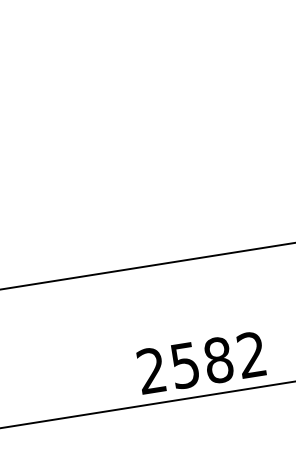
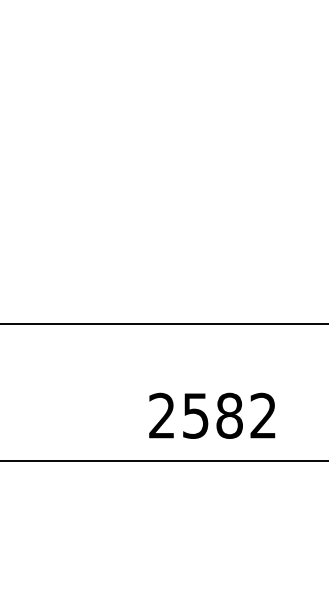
text: (201, 362) -> (212, 415), moved

